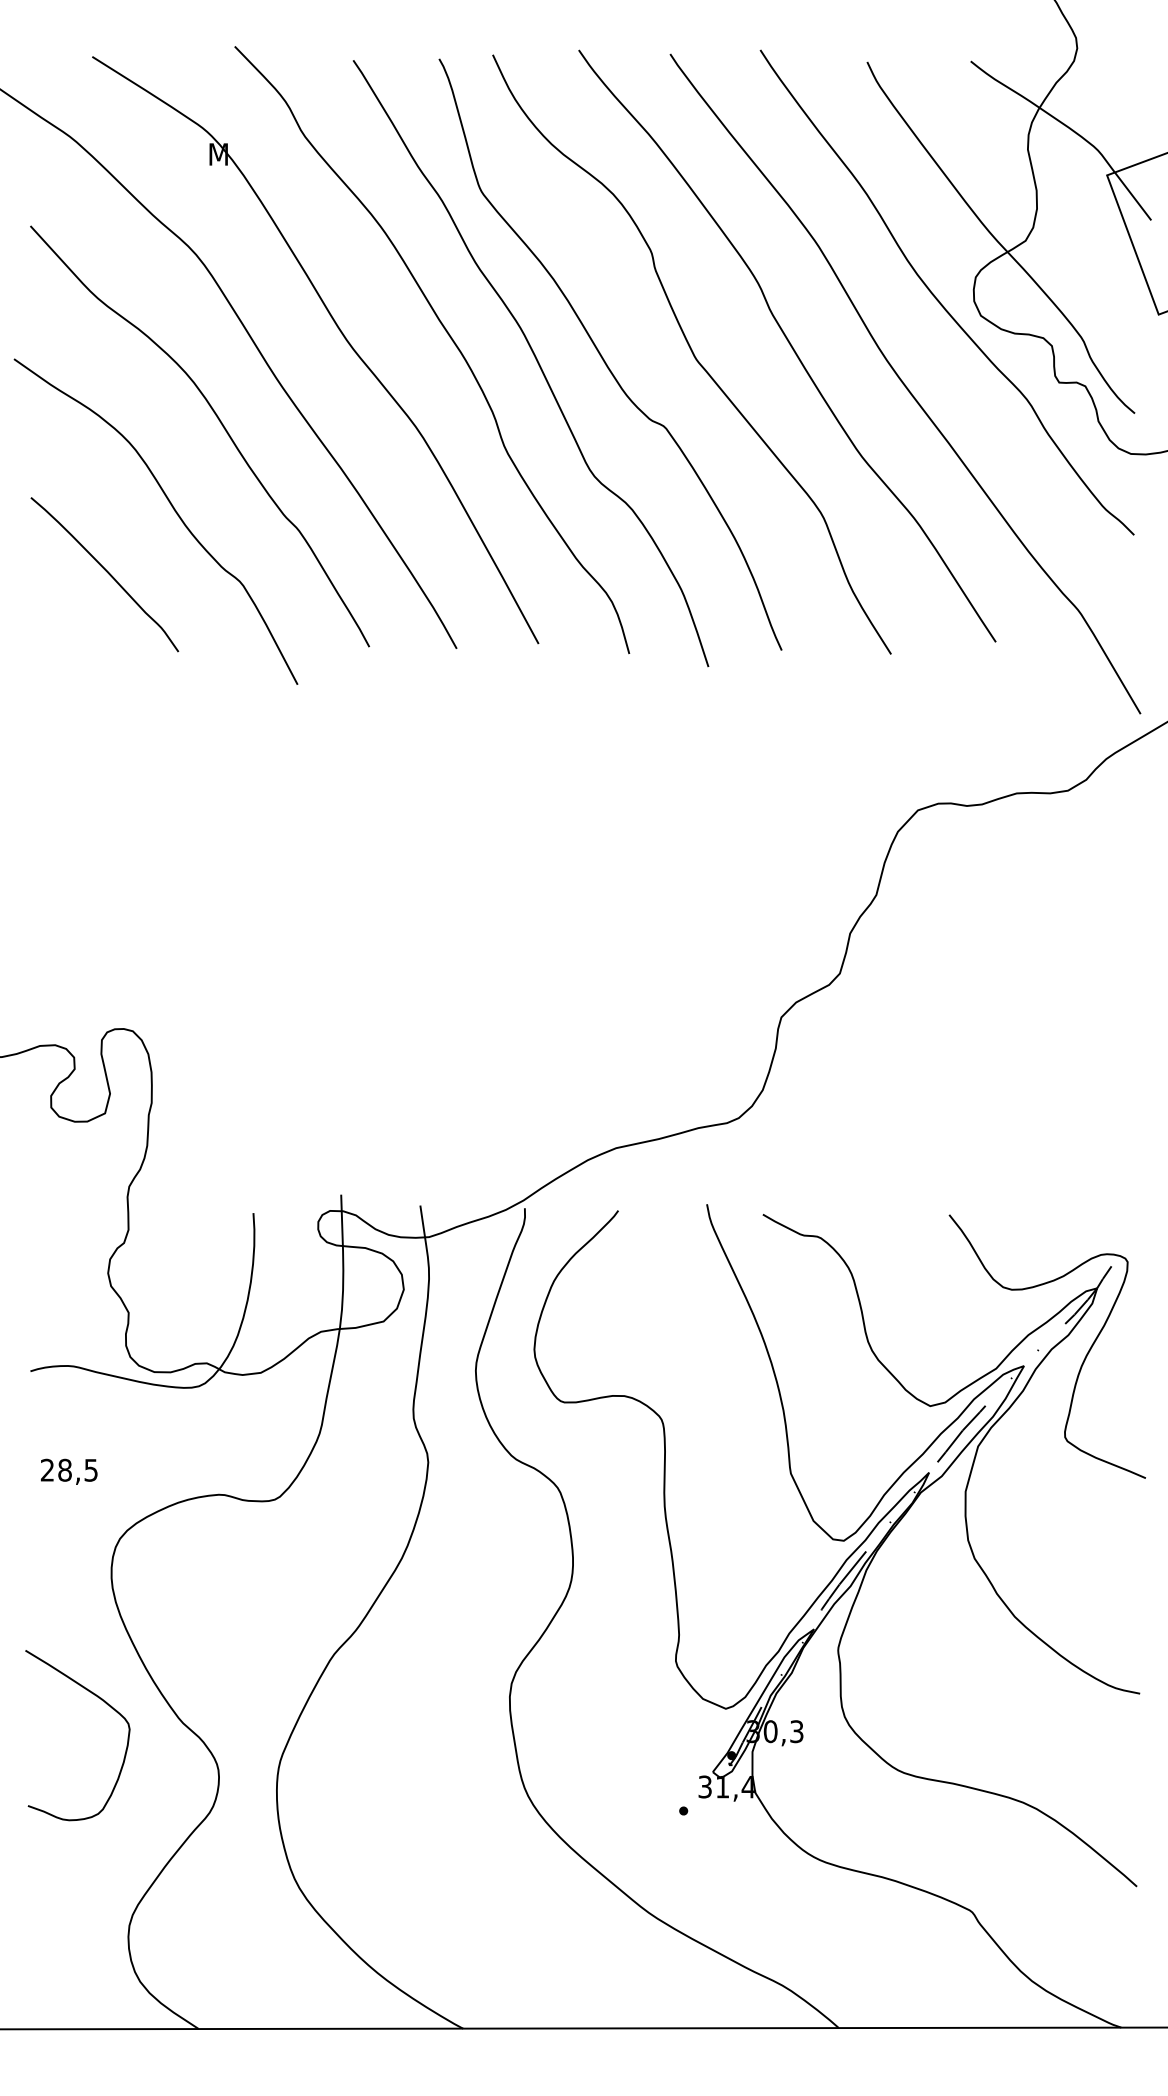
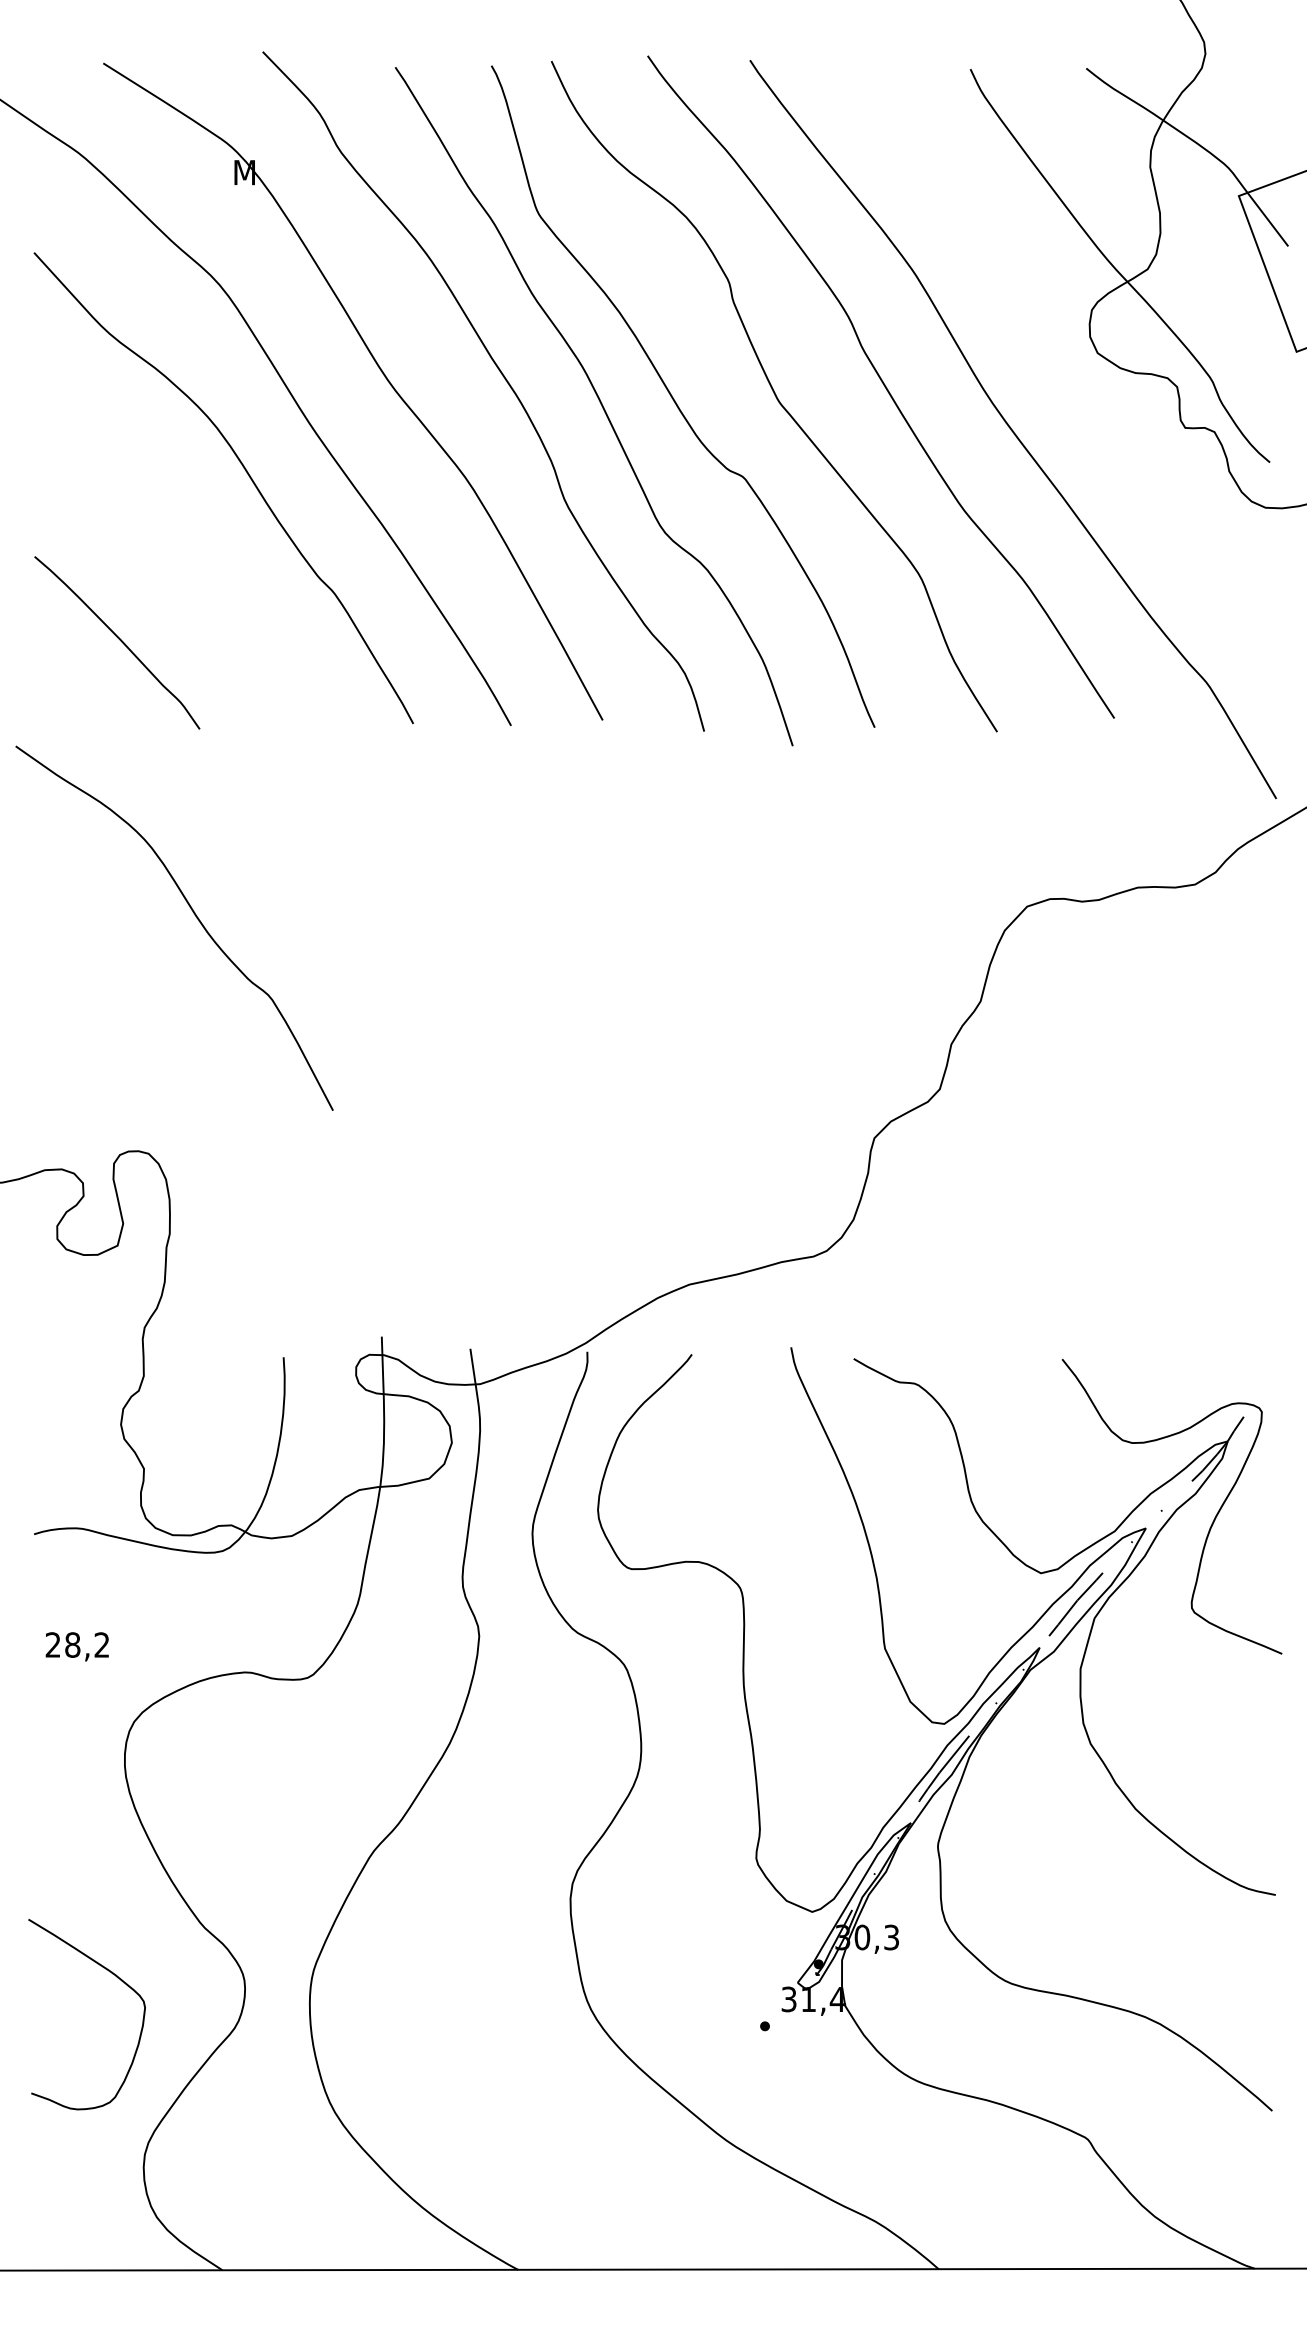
curve: (938, 299) -> (1050, 334), removed
curve: (172, 508) -> (193, 913), moved
text: (90, 1469) -> (101, 1644), 28,5 -> 28,2
curve: (107, 1705) -> (120, 1980), moved

